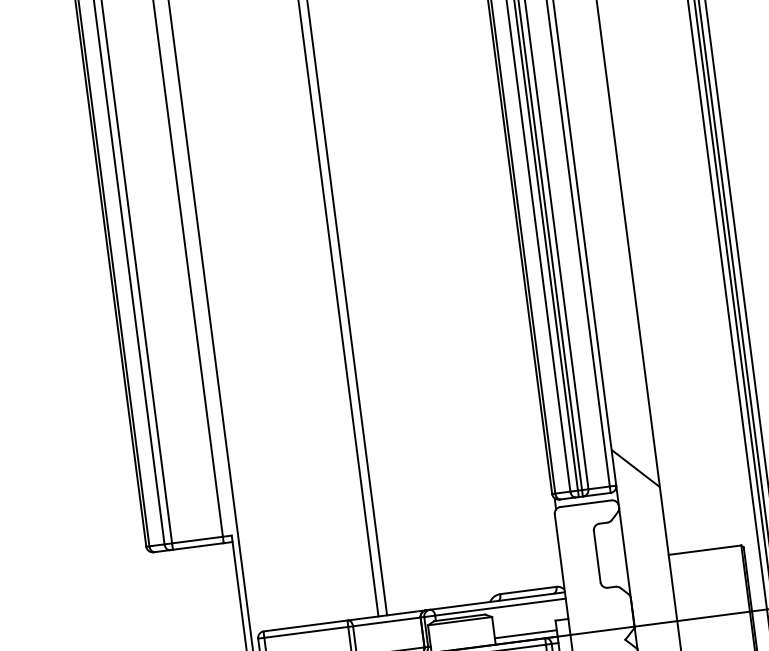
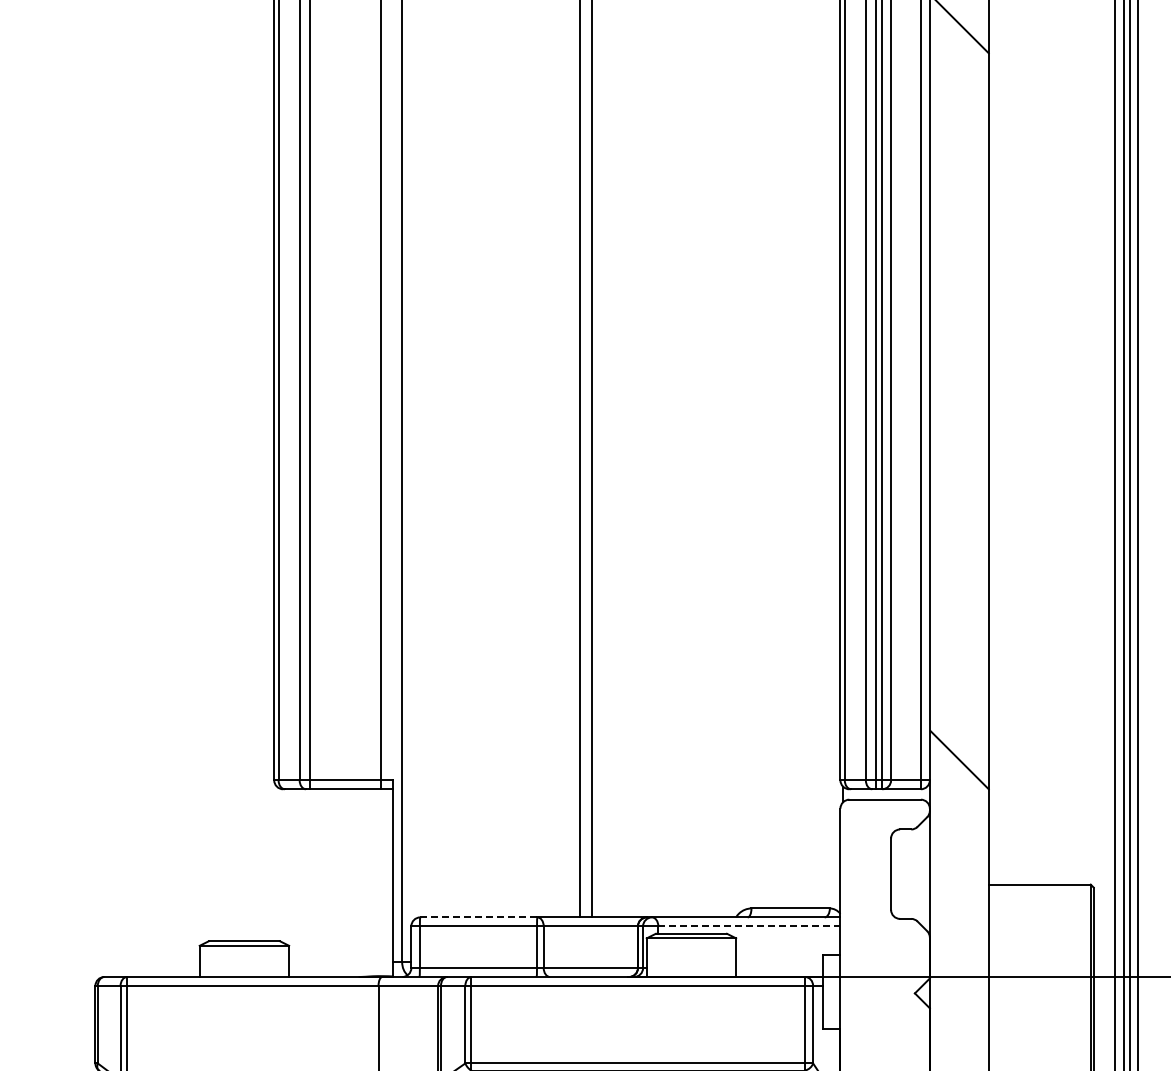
line: (500, 607) -> (749, 926), solid -> dashed
line: (305, 626) -> (478, 917), solid -> dashed
line: (526, 634) -> (779, 968), removed

